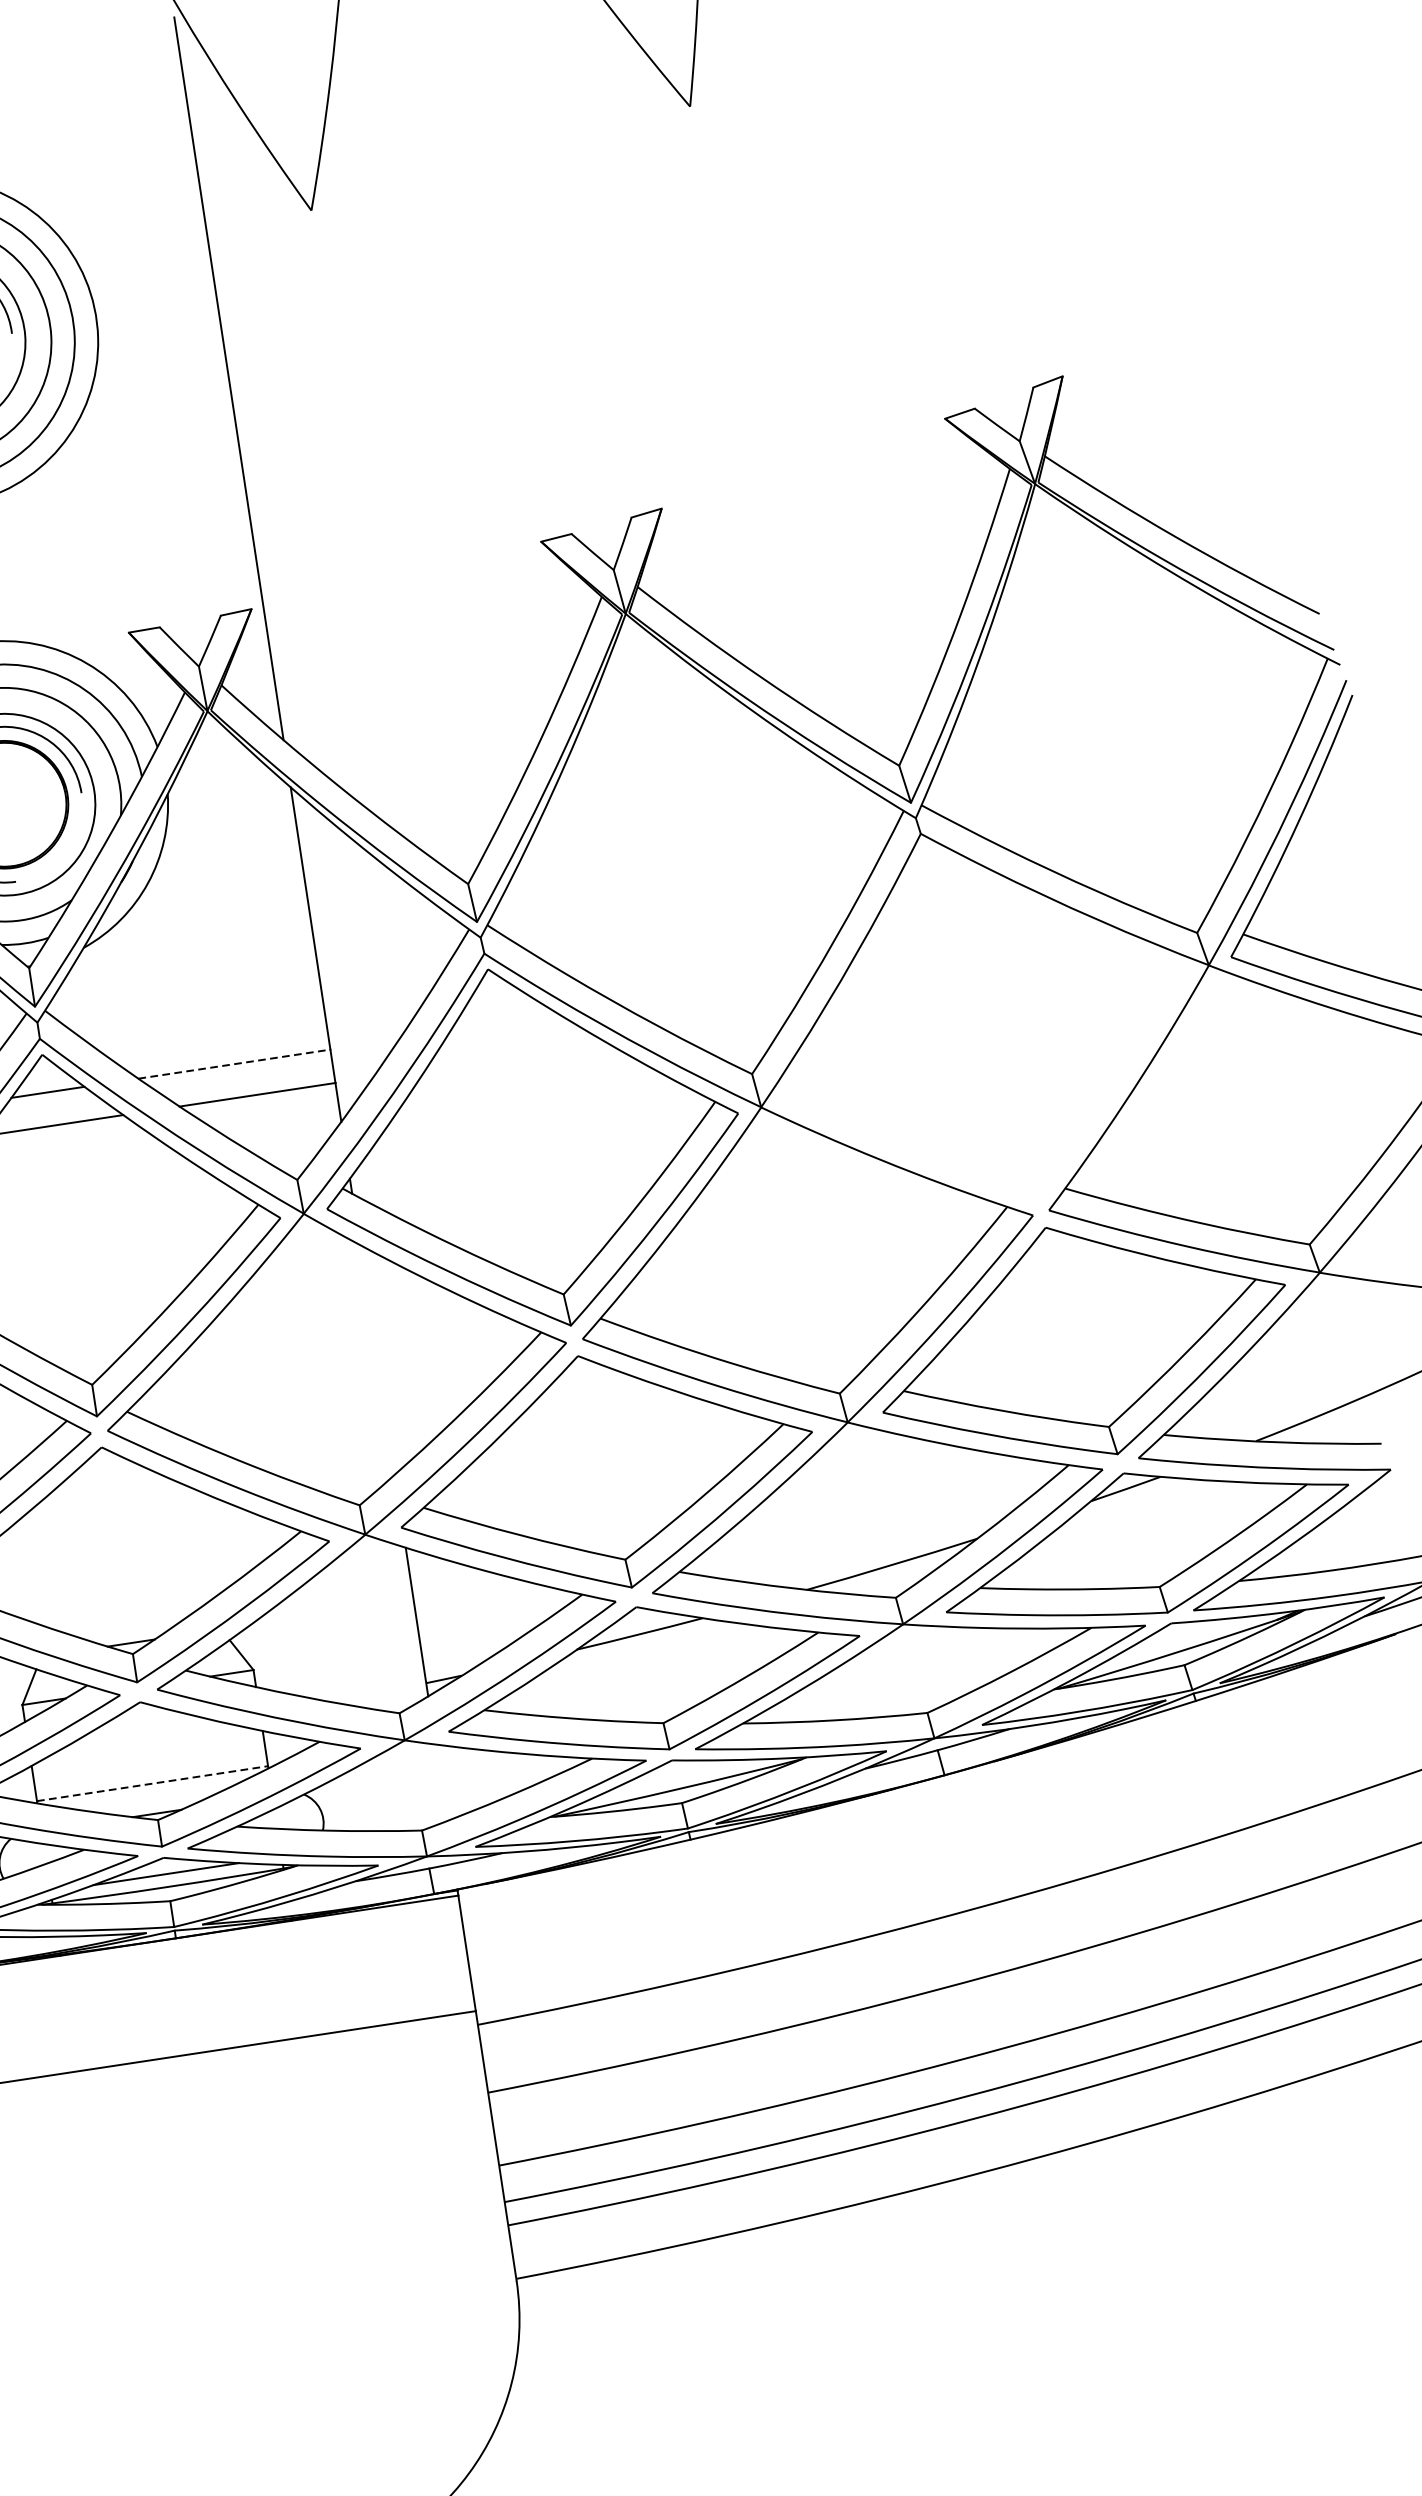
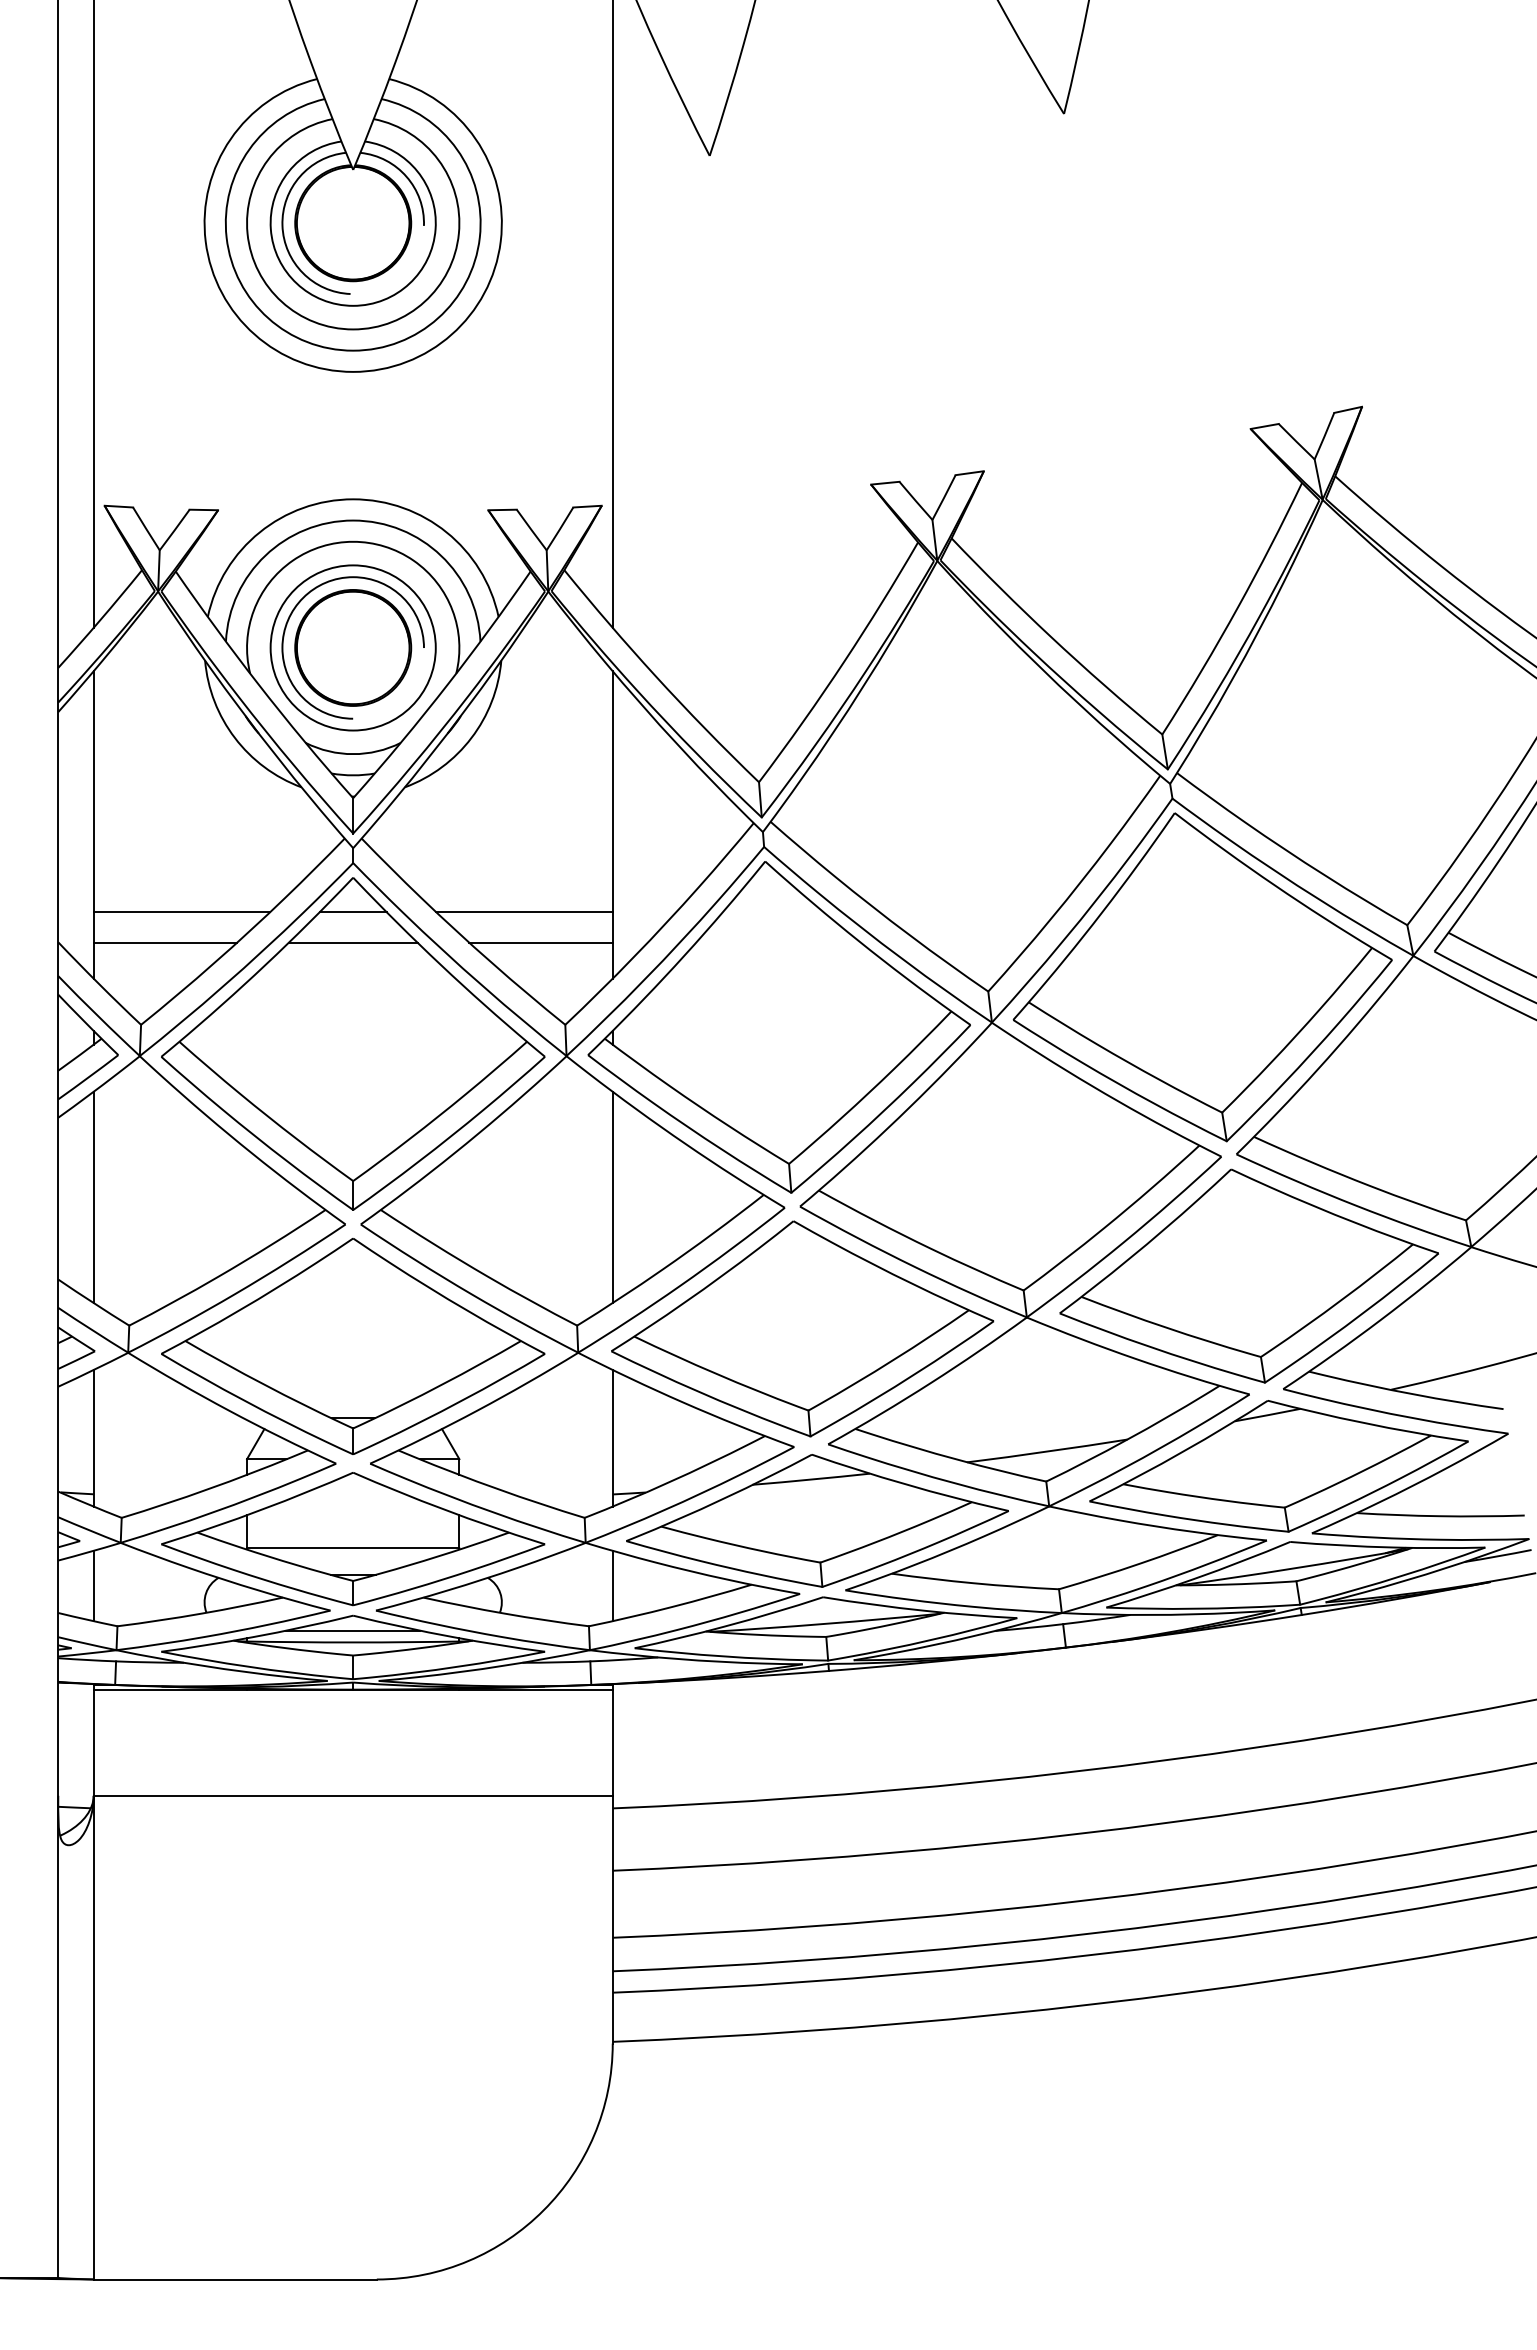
part: (982, 1023) -> (1202, 977), added
line: (235, 1064) -> (525, 912), dashed -> solid
line: (377, 1360) -> (612, 1197), added
line: (440, 1782) -> (612, 1585), added
line: (152, 1783) -> (353, 1547), dashed -> solid

